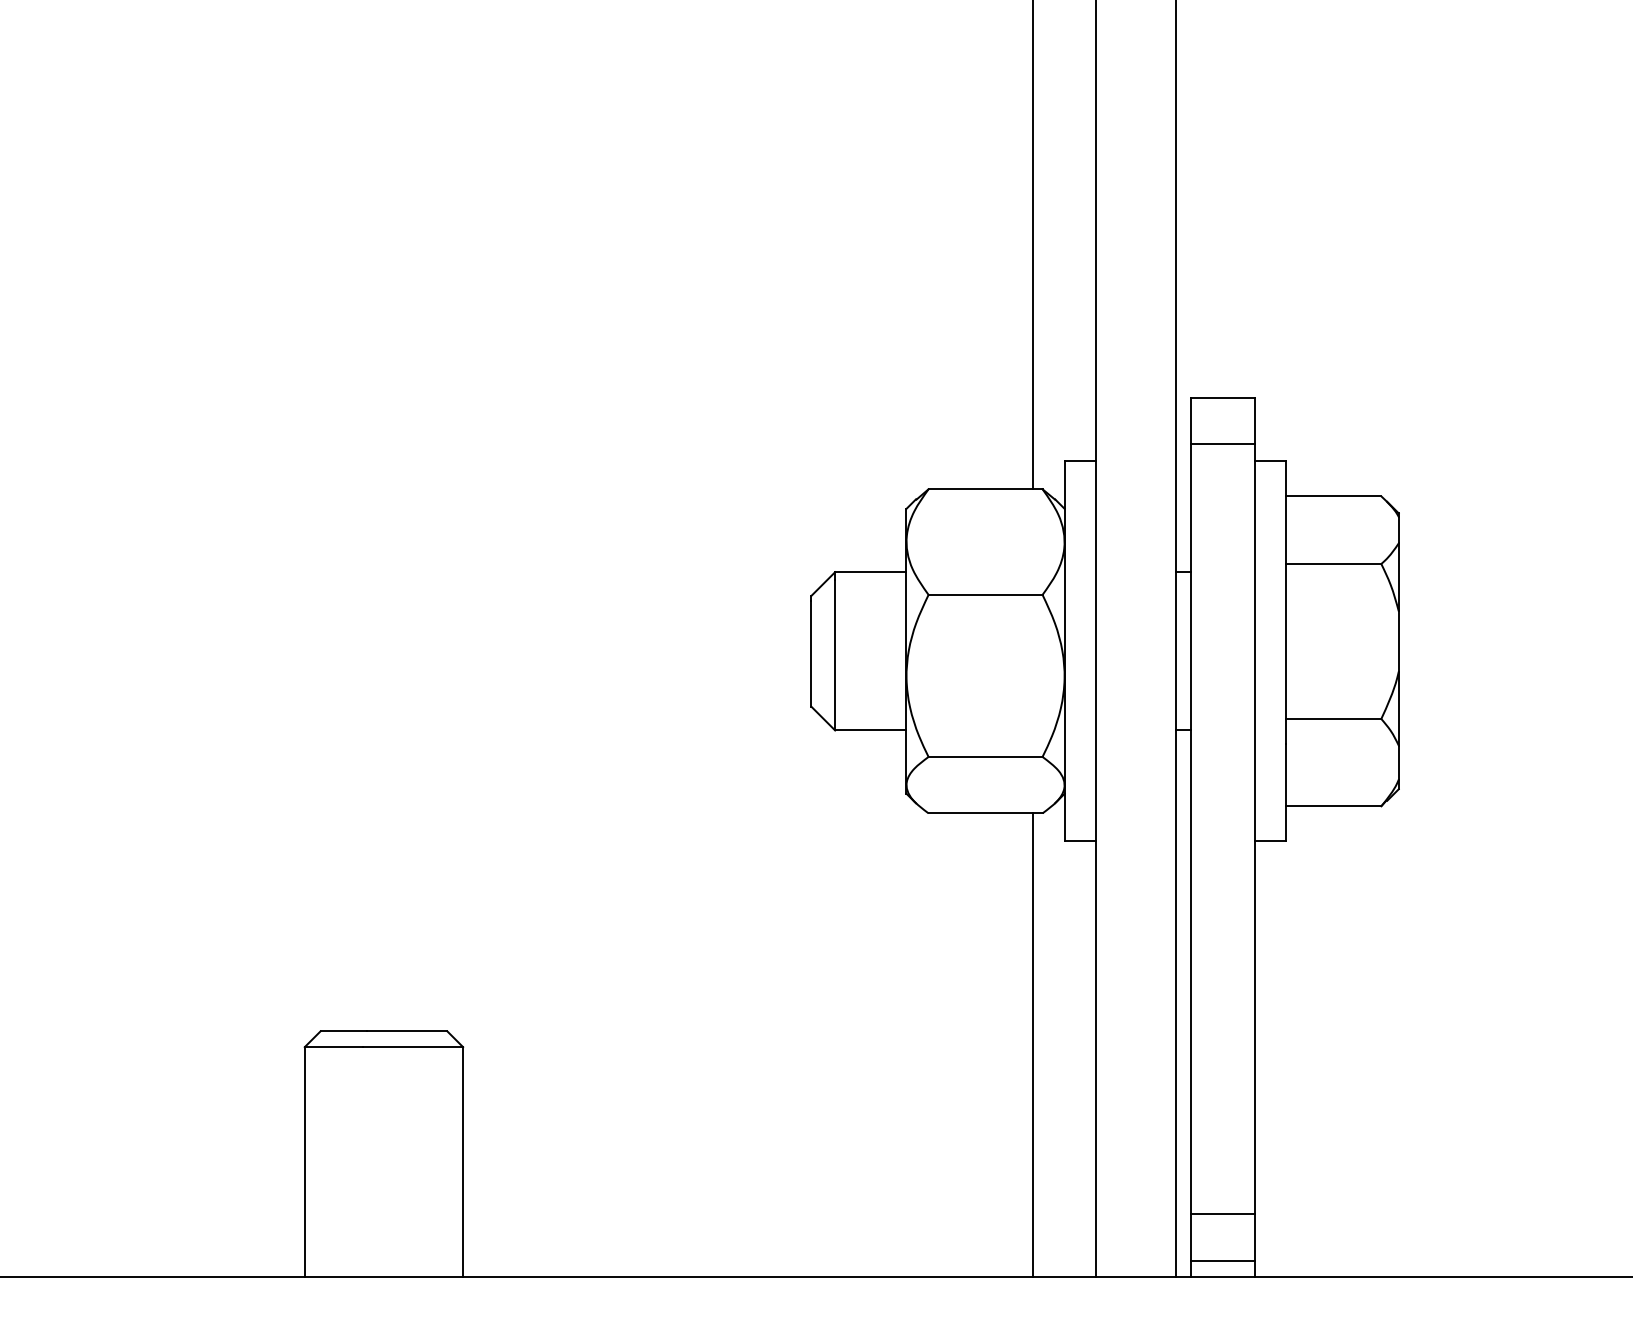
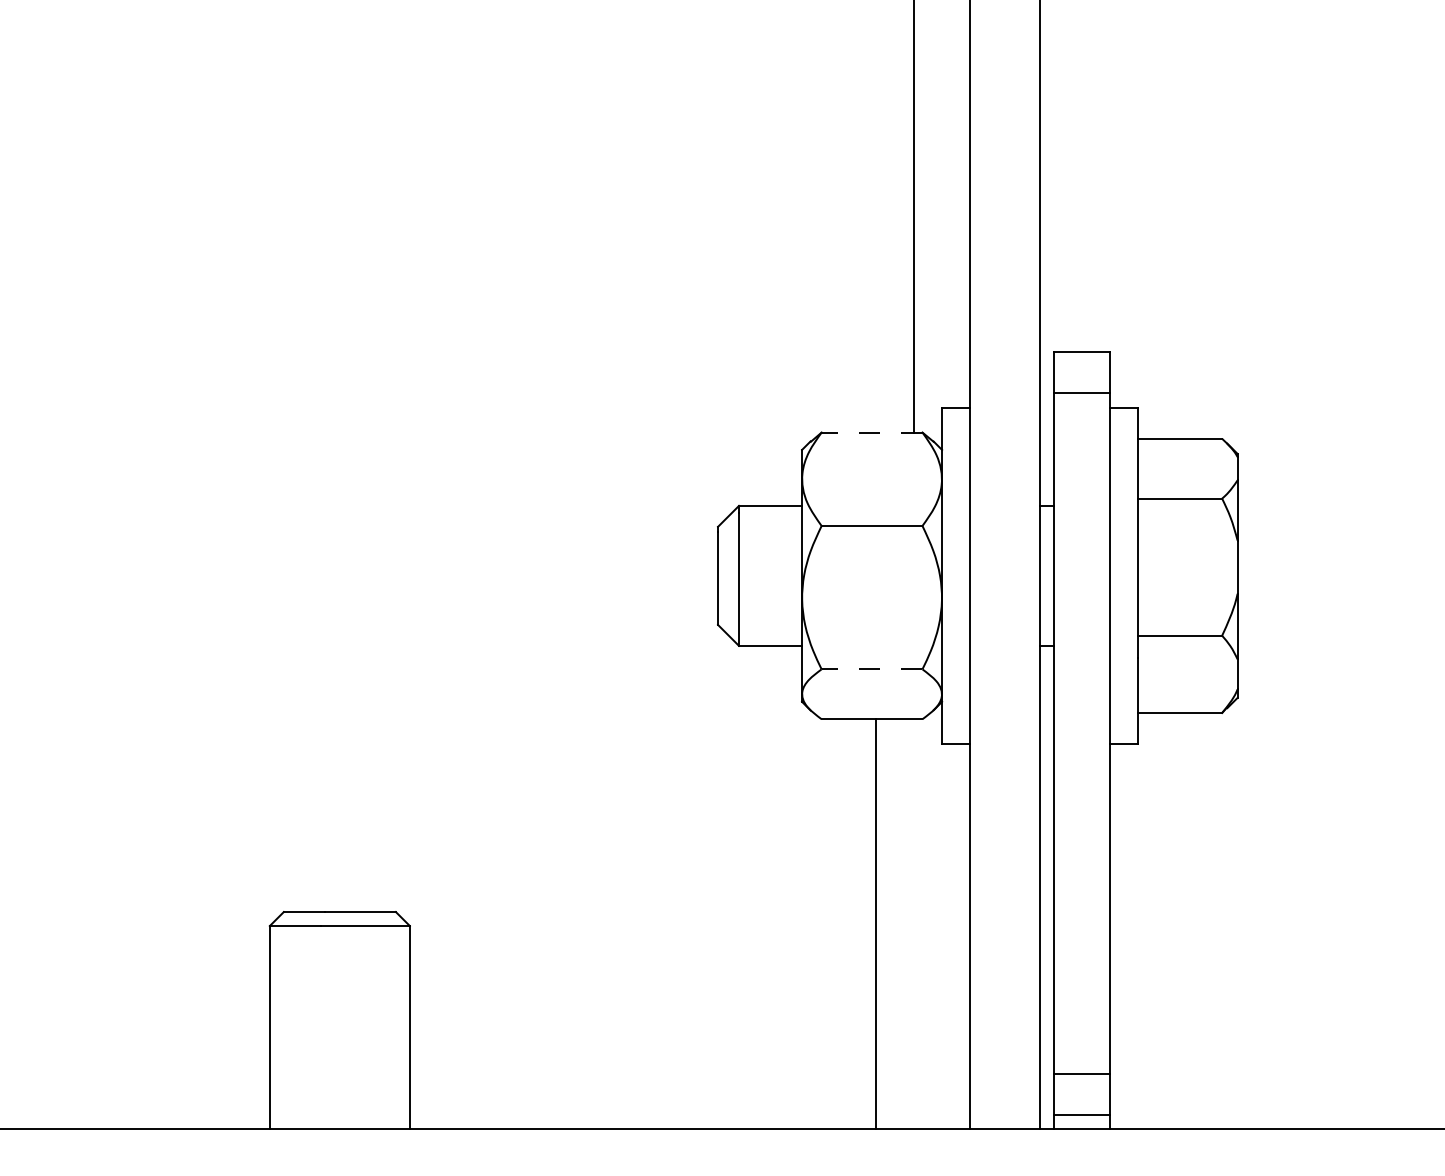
line: (985, 489) -> (871, 432), solid -> dashed
line: (985, 756) -> (871, 668), solid -> dashed
line: (1033, 1044) -> (876, 923), moved

